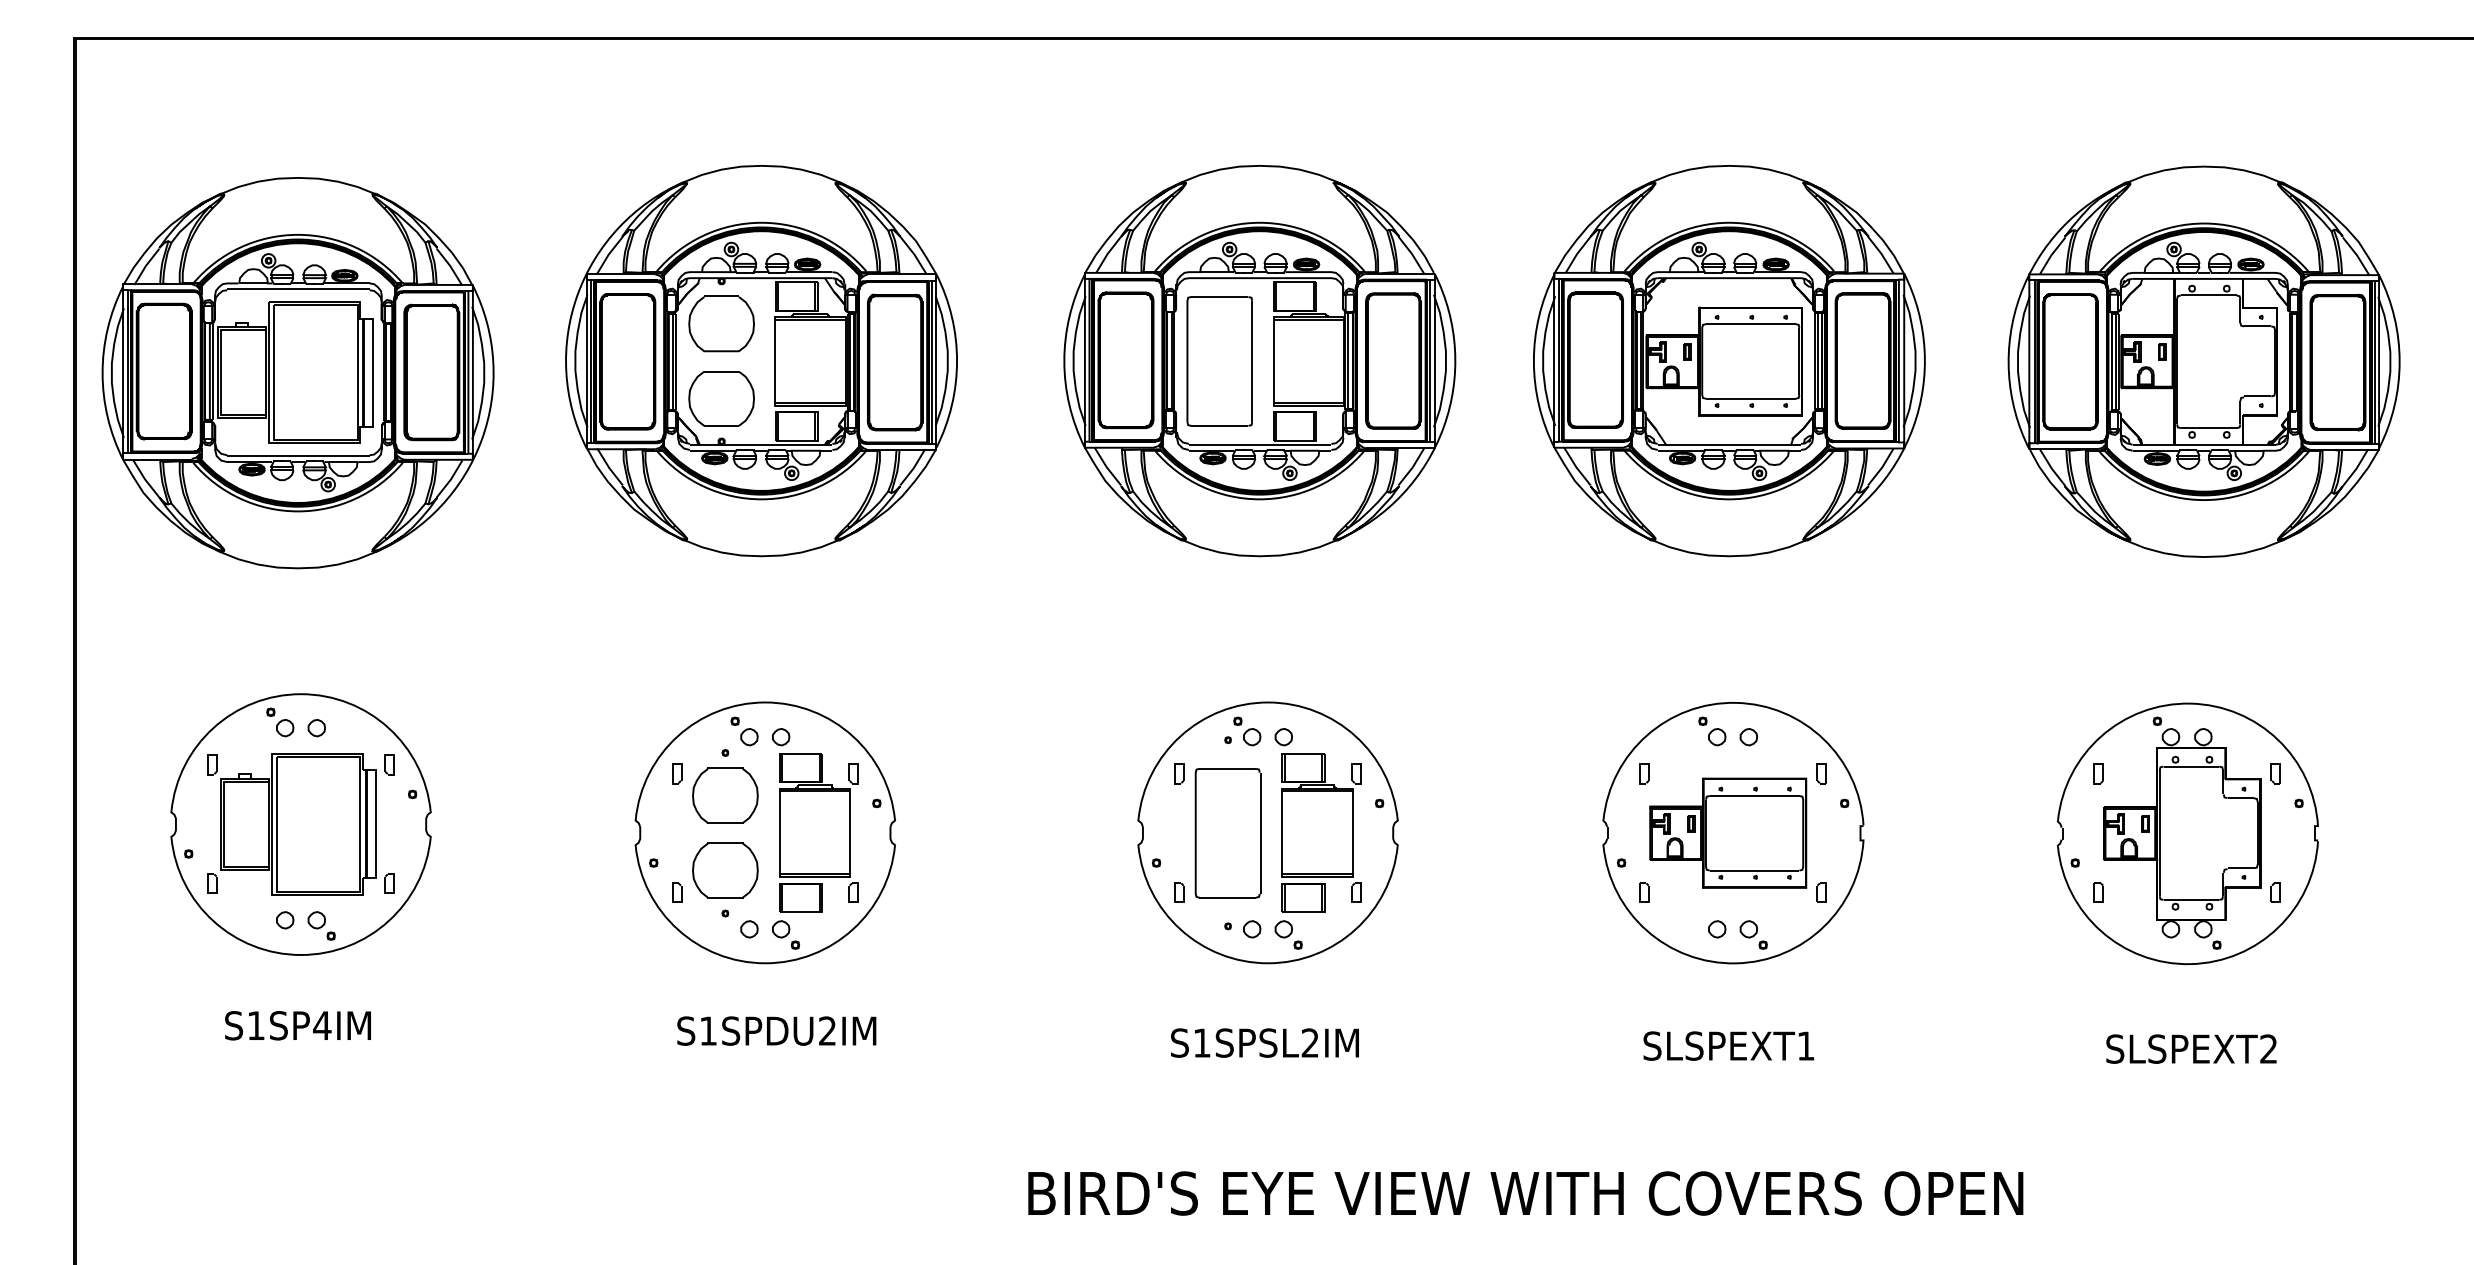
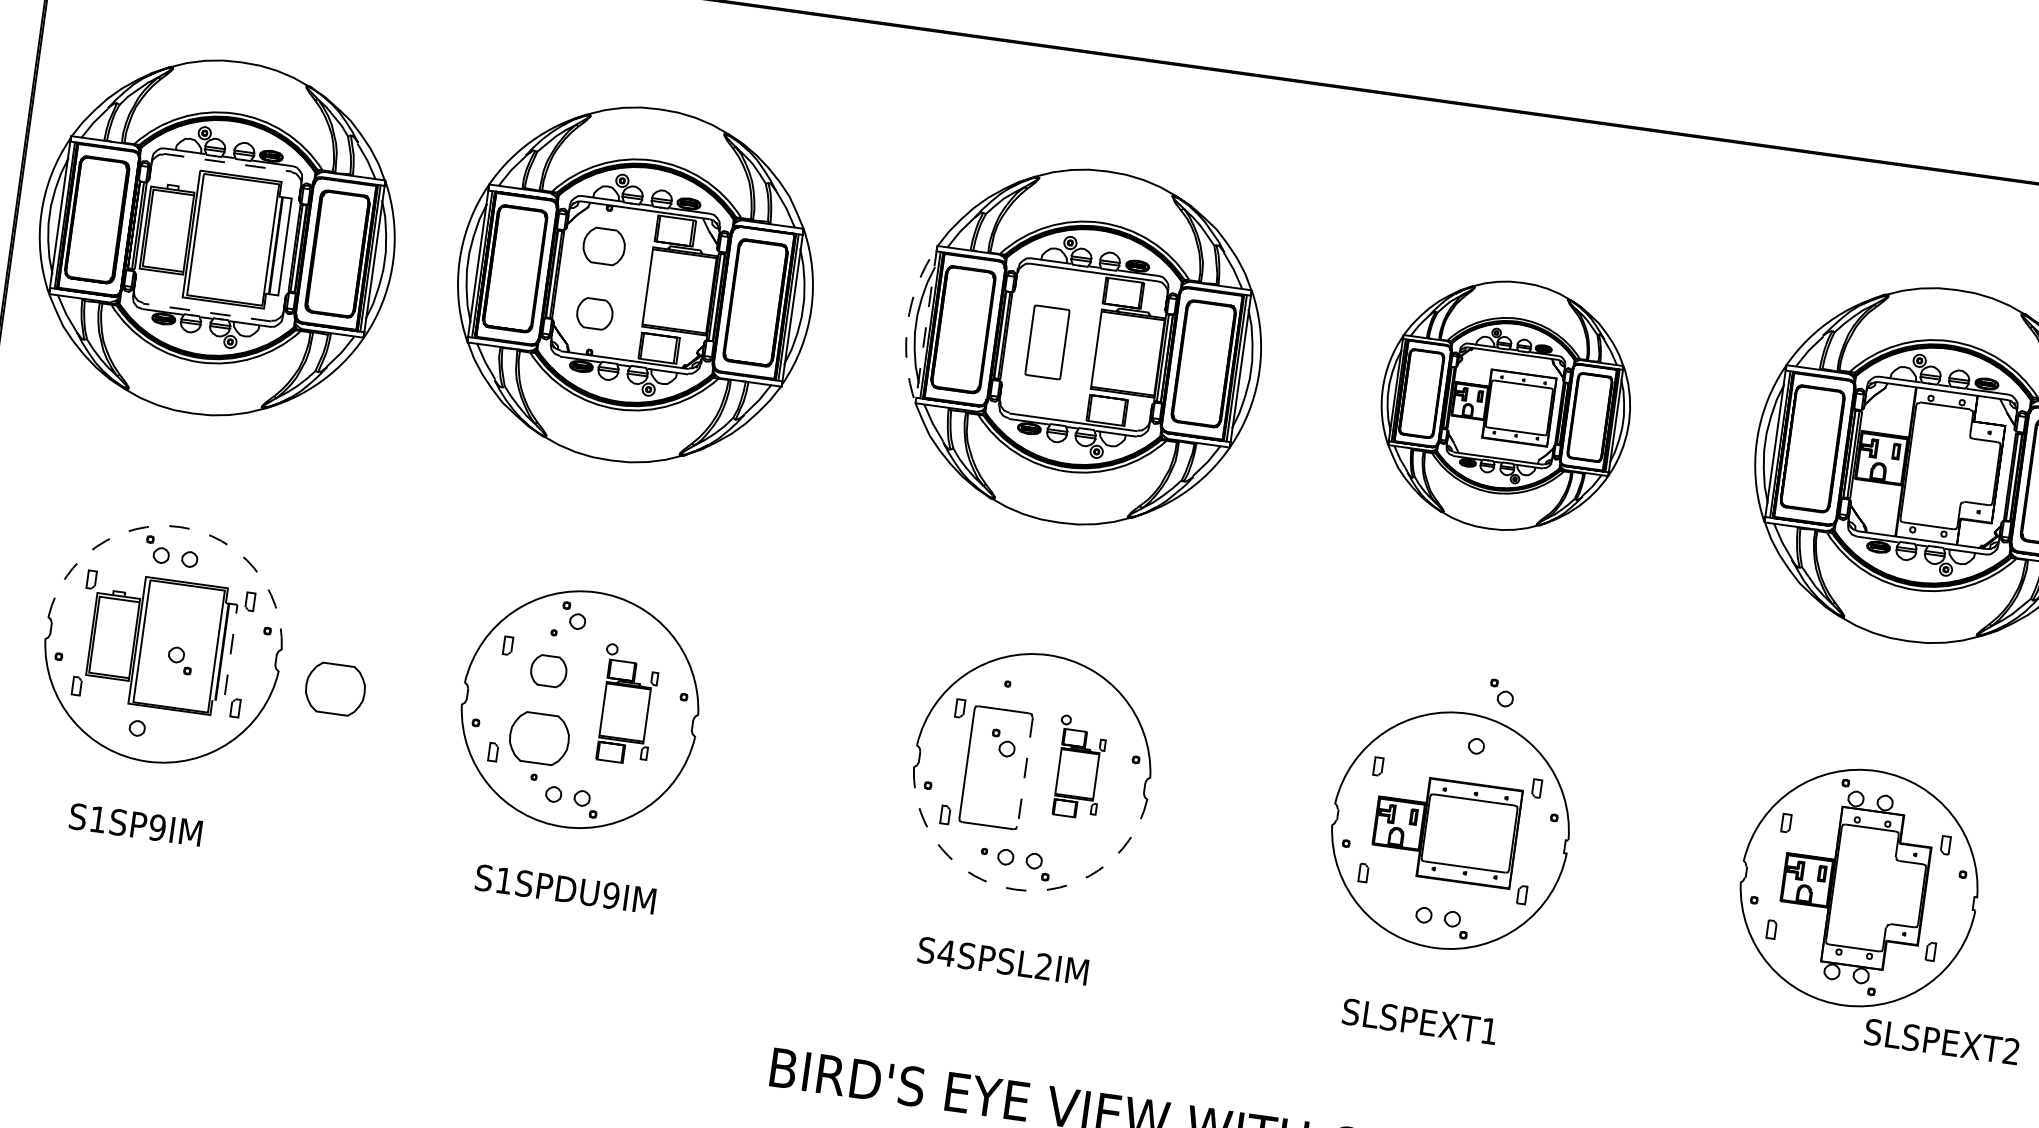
line: (298, 289) -> (228, 162), solid -> dashed
part: (721, 323) -> (604, 246), size x0.7
part: (1219, 361) -> (1047, 342), size x0.6
part: (1729, 361) -> (1505, 406), size x0.7
part: (721, 398) -> (594, 313), size x0.6
line: (1079, 434) -> (912, 390), solid -> dashed
line: (297, 456) -> (206, 312), solid -> dashed
arc: (301, 694) -> (180, 527), solid -> dashed
part: (1247, 731) -> (1003, 743), moved
part: (1712, 731) -> (1501, 693), moved
part: (725, 795) -> (548, 671), size x0.6
part: (815, 820) -> (626, 704), size x0.7
part: (1317, 820) -> (1078, 767), size x0.6
line: (375, 824) -> (230, 653), solid -> dashed
line: (1260, 833) -> (1025, 772), solid -> dashed
part: (495, 847) -> (335, 689), added
part: (321, 925) -> (180, 660), moved
arc: (1268, 963) -> (1016, 889), solid -> dashed
text: (322, 1025) -> (157, 827), S1SP4IM -> S1SP9IM
text: (827, 1030) -> (611, 895), S1SPDU2IM -> S1SPDU9IM
text: (1201, 1042) -> (946, 952), S1SPSL2IM -> S4SPSL2IM
text: (2191, 1048) -> (1942, 1041), moved

